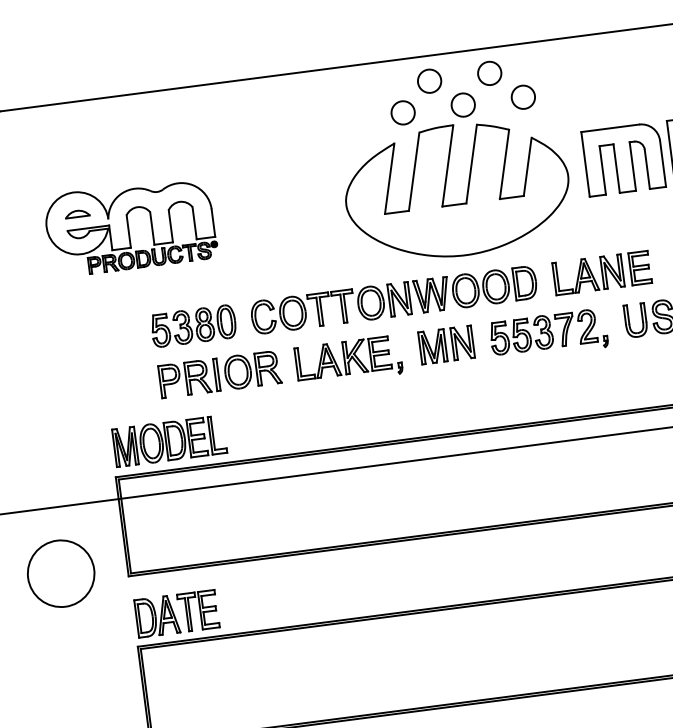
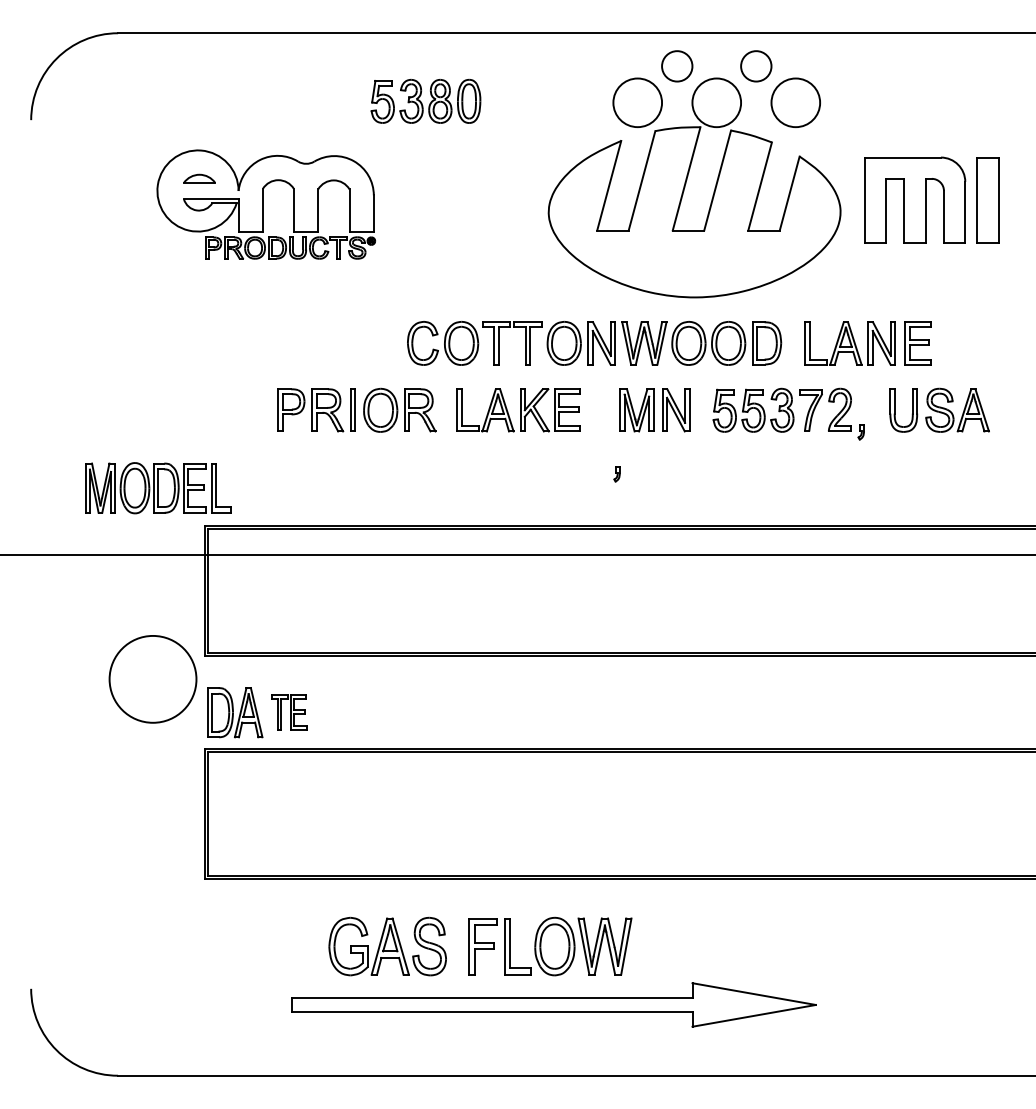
circle: (523, 97) -> (795, 102), size x1.6
circle: (463, 104) -> (716, 102), size x1.6
circle: (402, 112) -> (637, 102), size x1.6
part: (193, 325) -> (425, 100), moved
part: (399, 368) -> (616, 474), moved
part: (169, 441) -> (158, 488), moved
circle: (60, 573) -> (152, 679), moved
part: (197, 610) -> (288, 712), size x0.7

